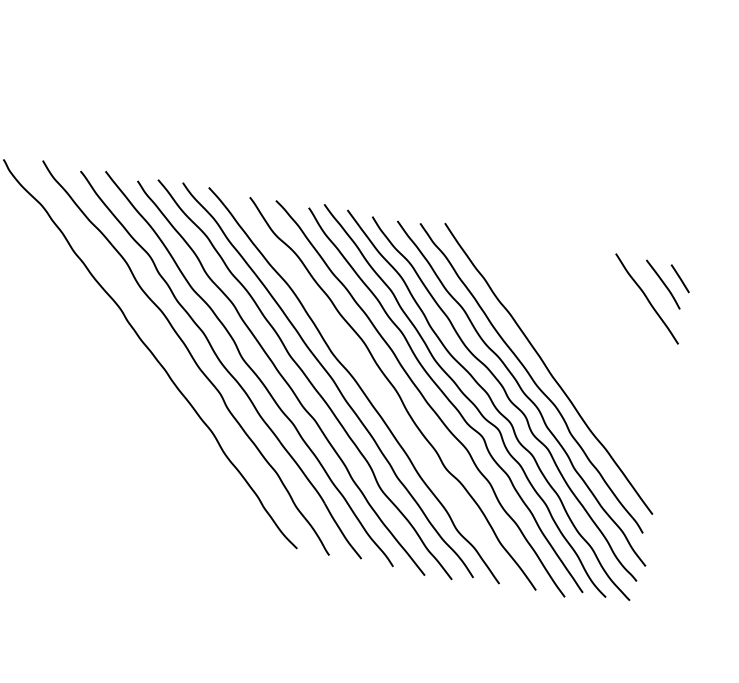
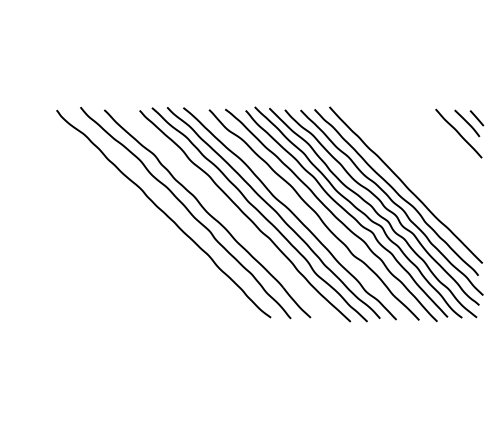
curve: (250, 368) -> (225, 213), removed

